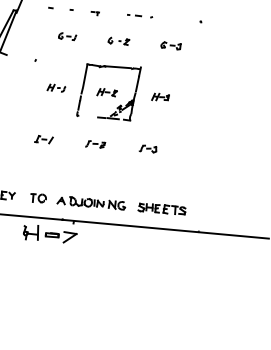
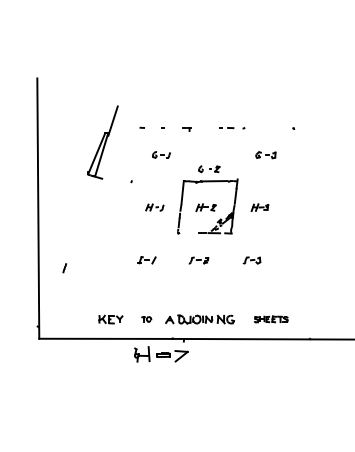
part: (119, 41) -> (209, 169), moved
part: (38, 198) -> (146, 319), size x0.6
part: (161, 209) -> (270, 319), size x0.7

